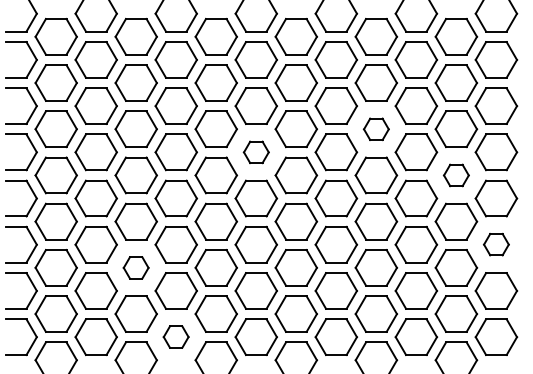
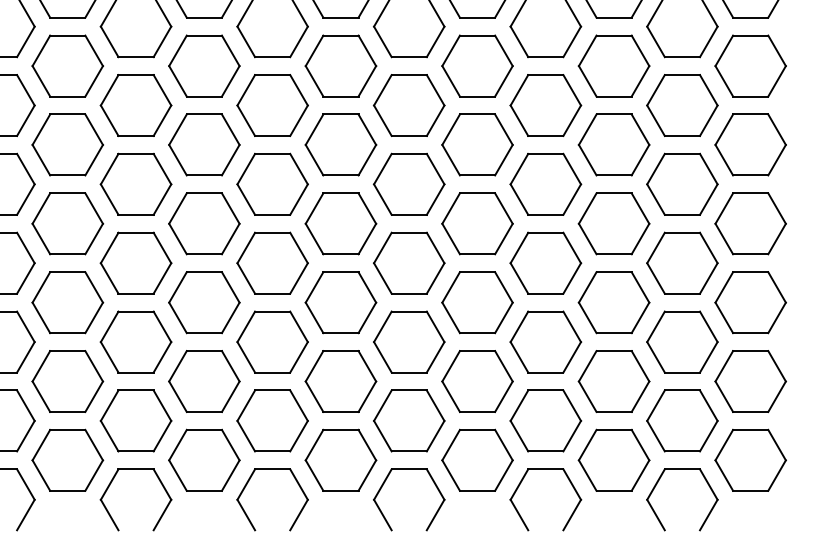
part: (376, 129) -> (546, 105), size x1.67
part: (256, 152) -> (341, 145), size x1.67
part: (456, 175) -> (682, 184), size x1.67
part: (496, 244) -> (750, 302), size x1.67
part: (135, 267) -> (134, 341), size x1.67
part: (175, 336) -> (203, 459), size x1.67

